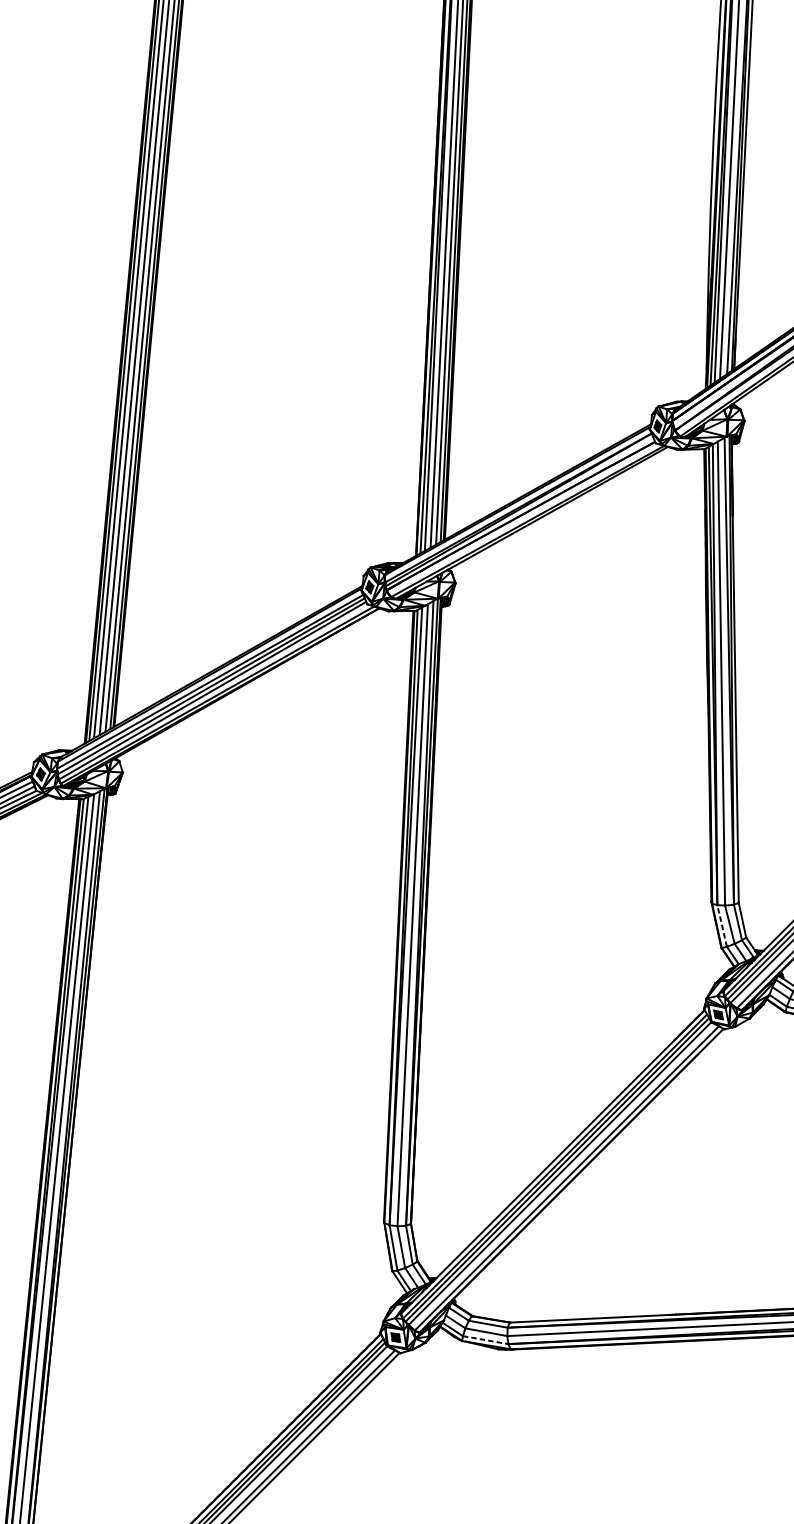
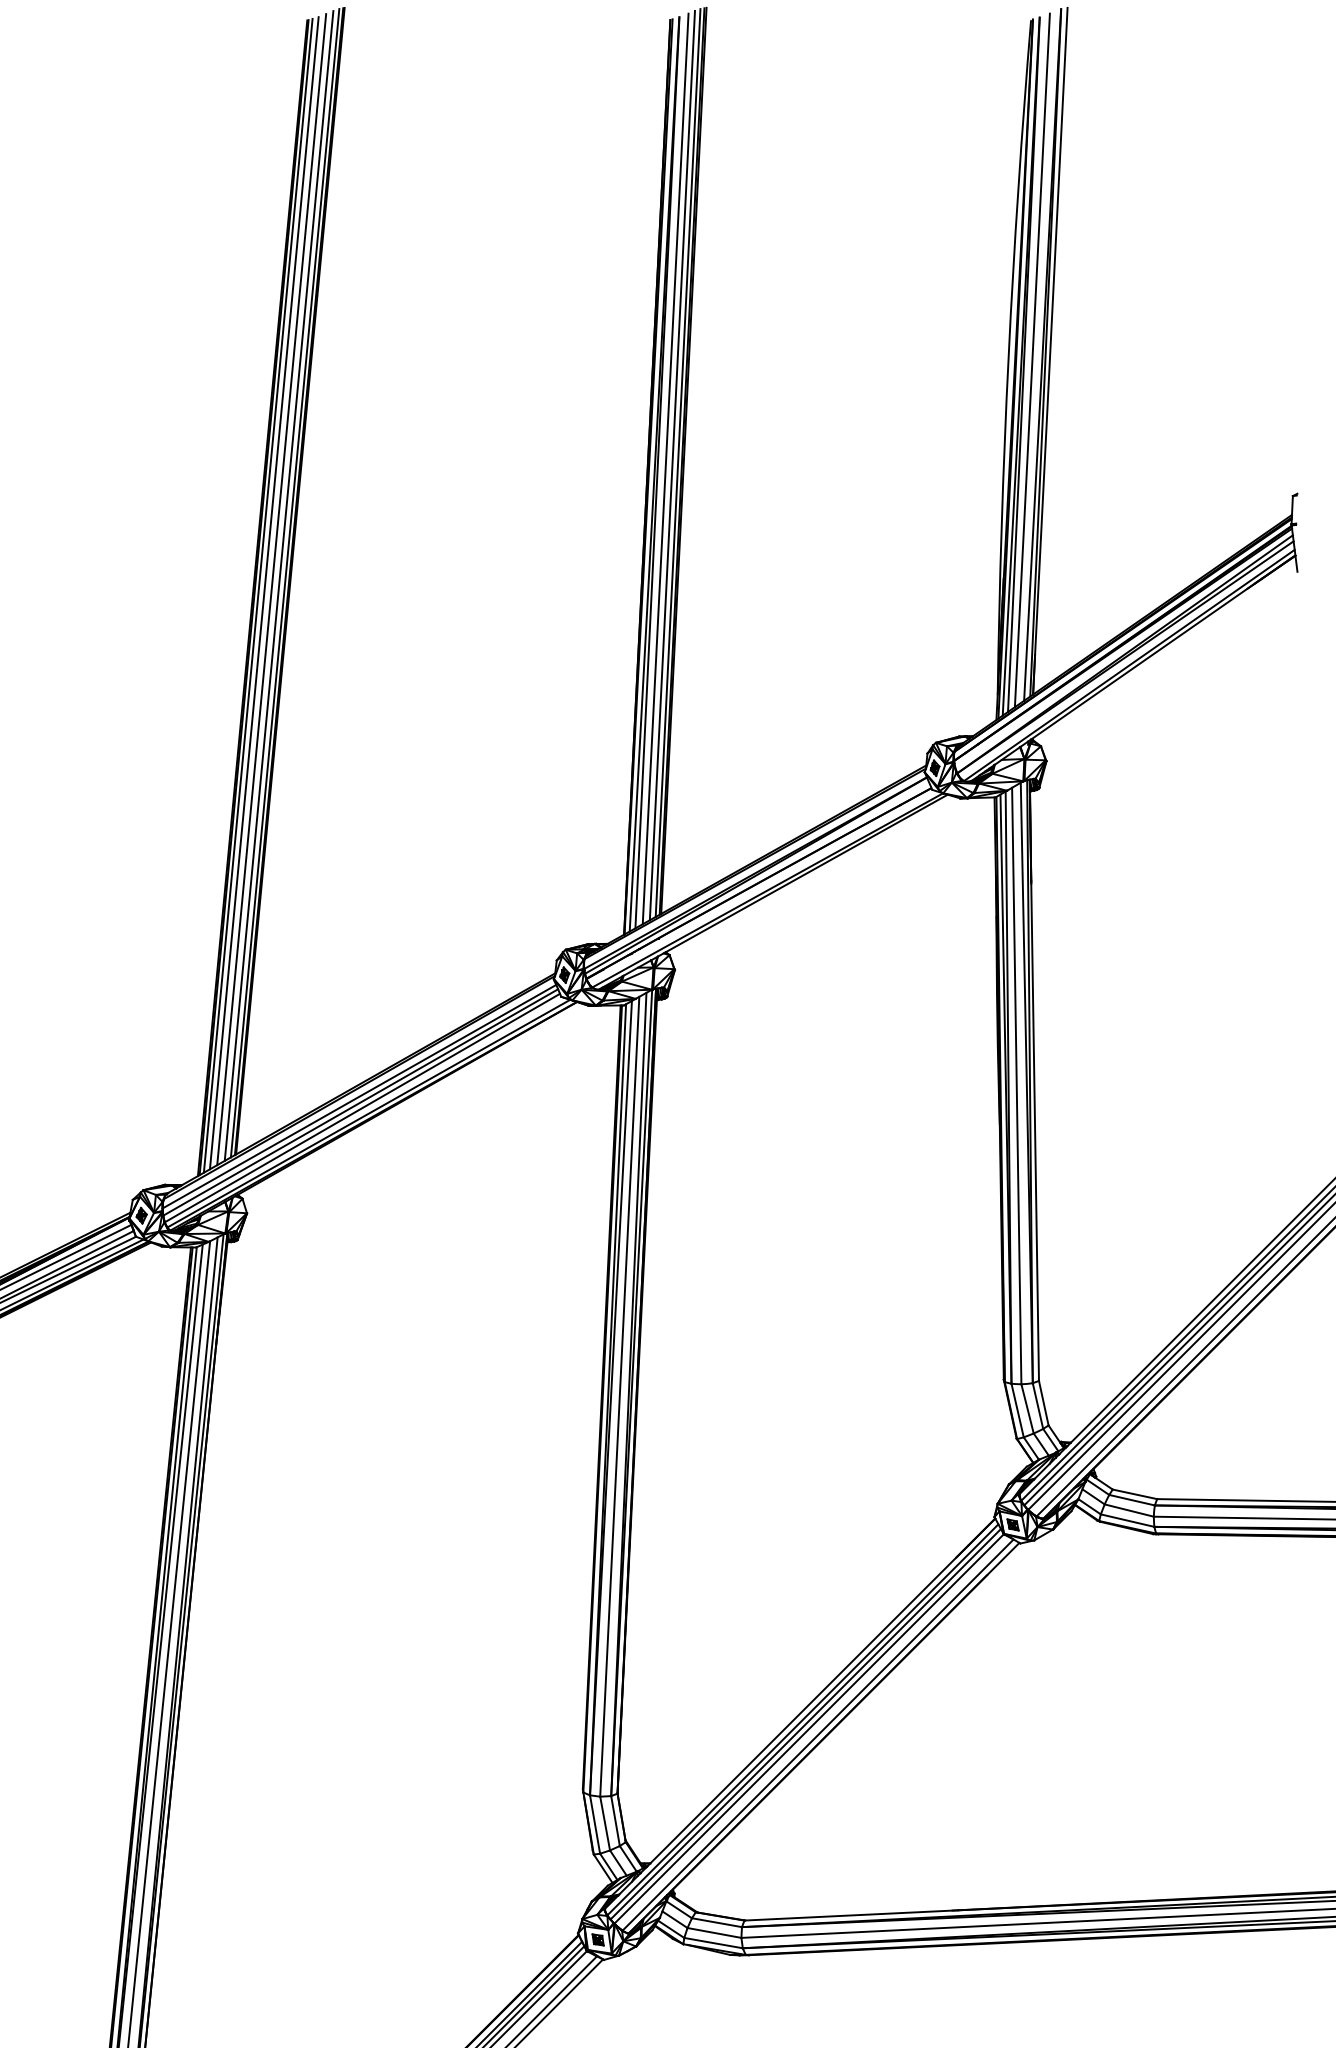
line: (722, 925) -> (1017, 1410), dashed -> solid
line: (485, 1340) -> (713, 1943), dashed -> solid

